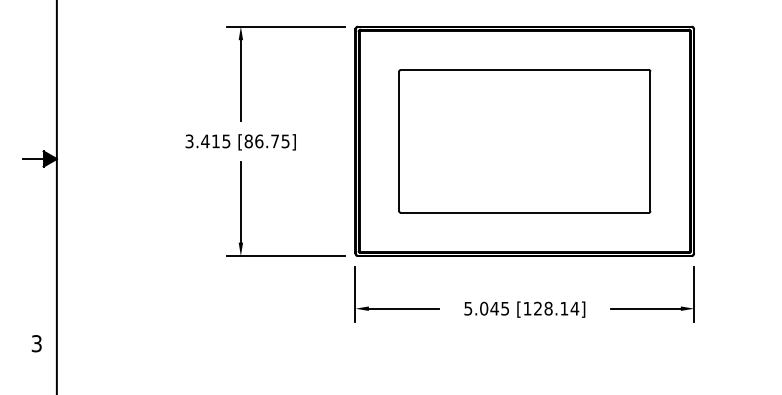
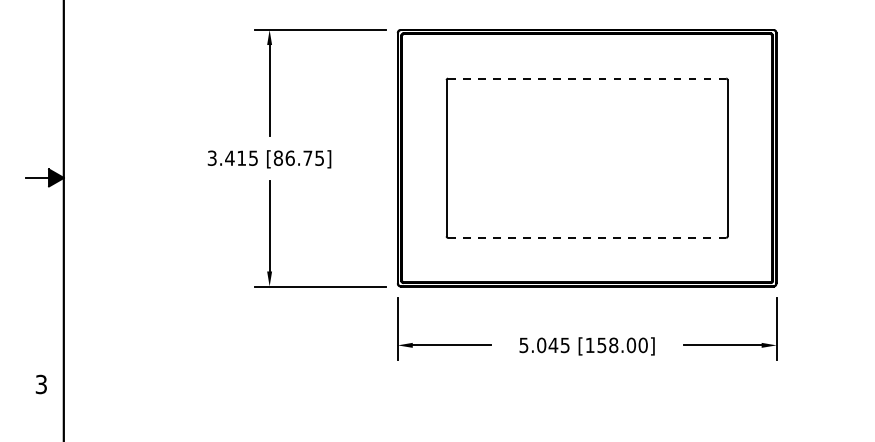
line: (524, 70) -> (586, 78), solid -> dashed
line: (525, 212) -> (587, 237), solid -> dashed
text: (556, 308) -> (622, 345), [128.14] -> [158.00]

